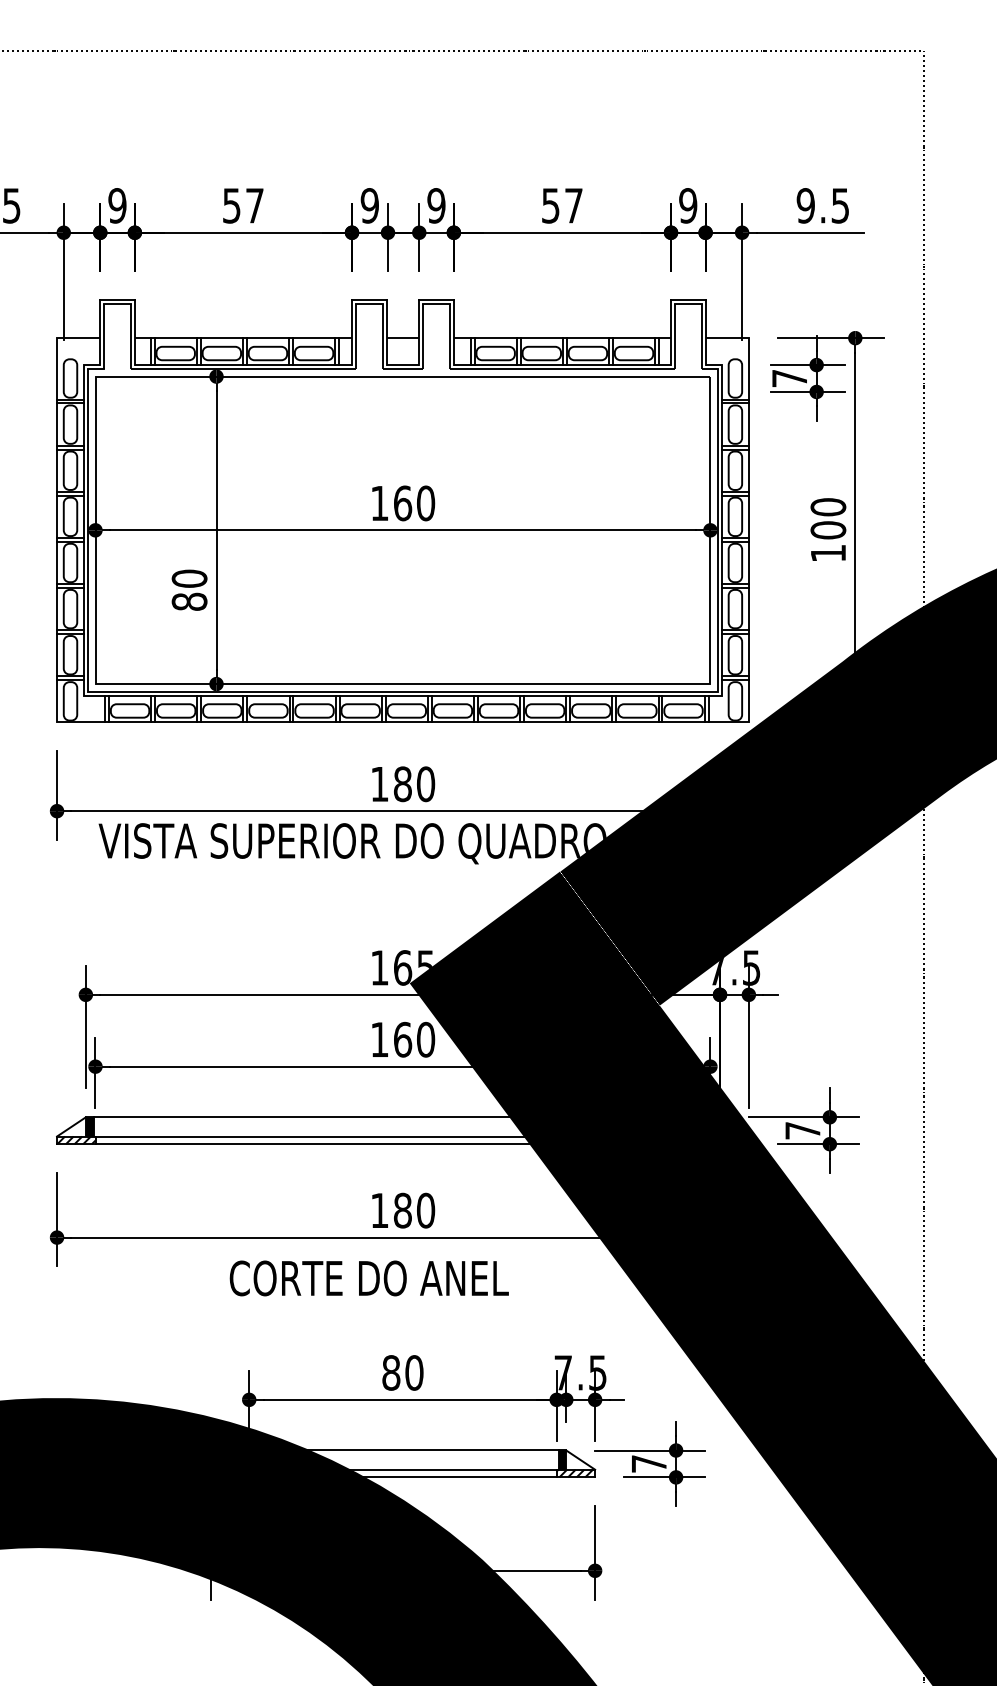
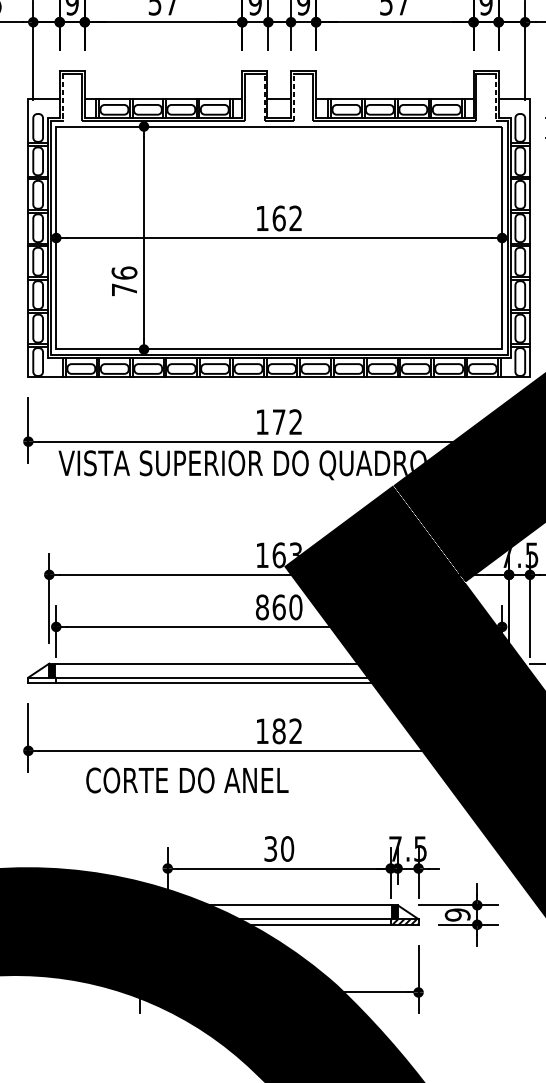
line: (104, 336) -> (62, 97), solid -> dashed
line: (382, 336) -> (264, 97), solid -> dashed
line: (423, 336) -> (294, 97), solid -> dashed
line: (701, 336) -> (495, 97), solid -> dashed
text: (426, 503) -> (296, 218), 160 -> 162
text: (189, 589) -> (124, 280), 80 -> 76
text: (414, 784) -> (287, 422), 180 -> 172
text: (425, 959) -> (295, 549), 165 -> 163
text: (379, 1039) -> (262, 607), 160 -> 860
hatch: (76, 1140) -> (42, 680), removed
text: (426, 1210) -> (296, 731), 180 -> 182
text: (368, 1278) -> (186, 780), moved
text: (391, 1372) -> (270, 848), 80 -> 30
text: (649, 1464) -> (457, 915), 7 -> 9

